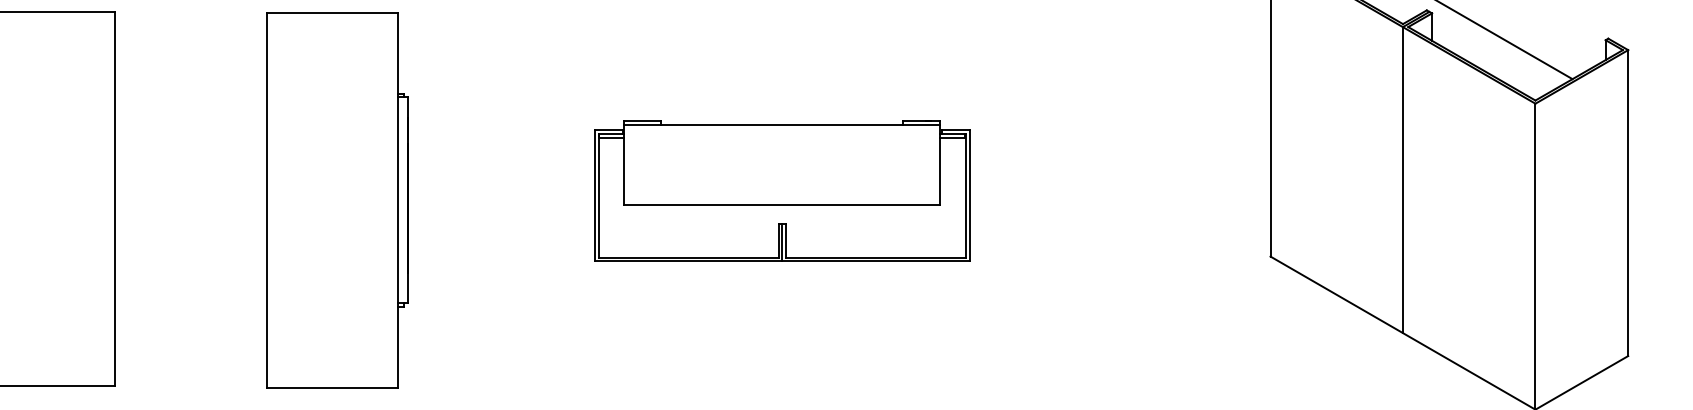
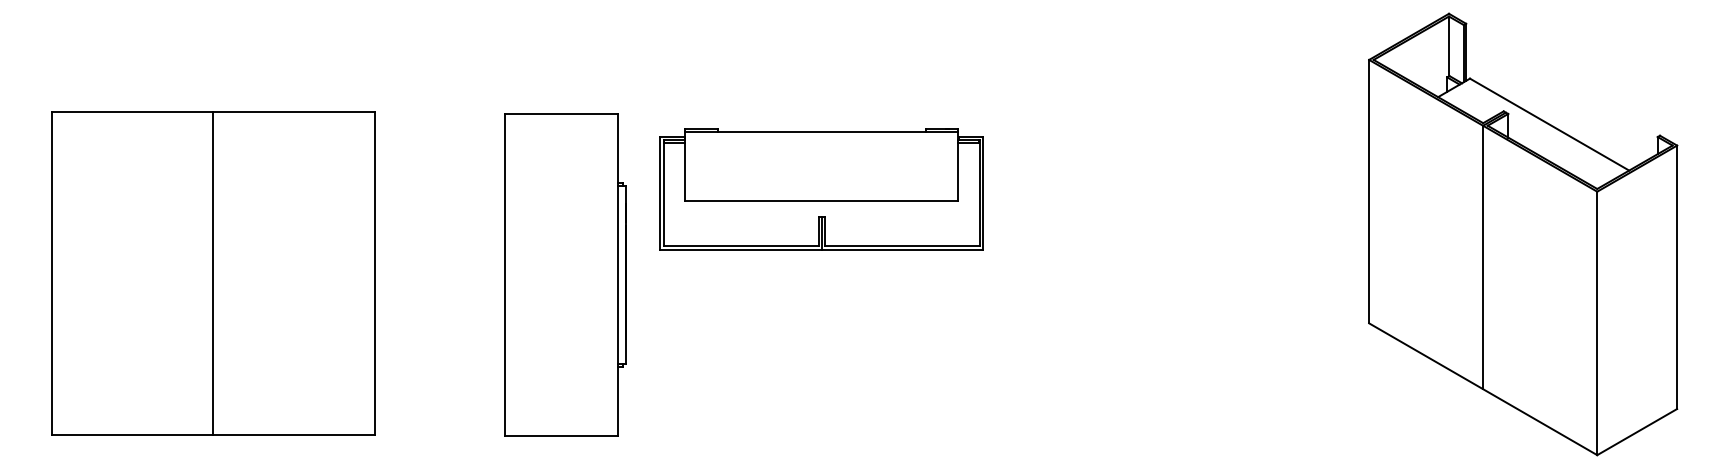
part: (781, 191) -> (821, 189), moved

